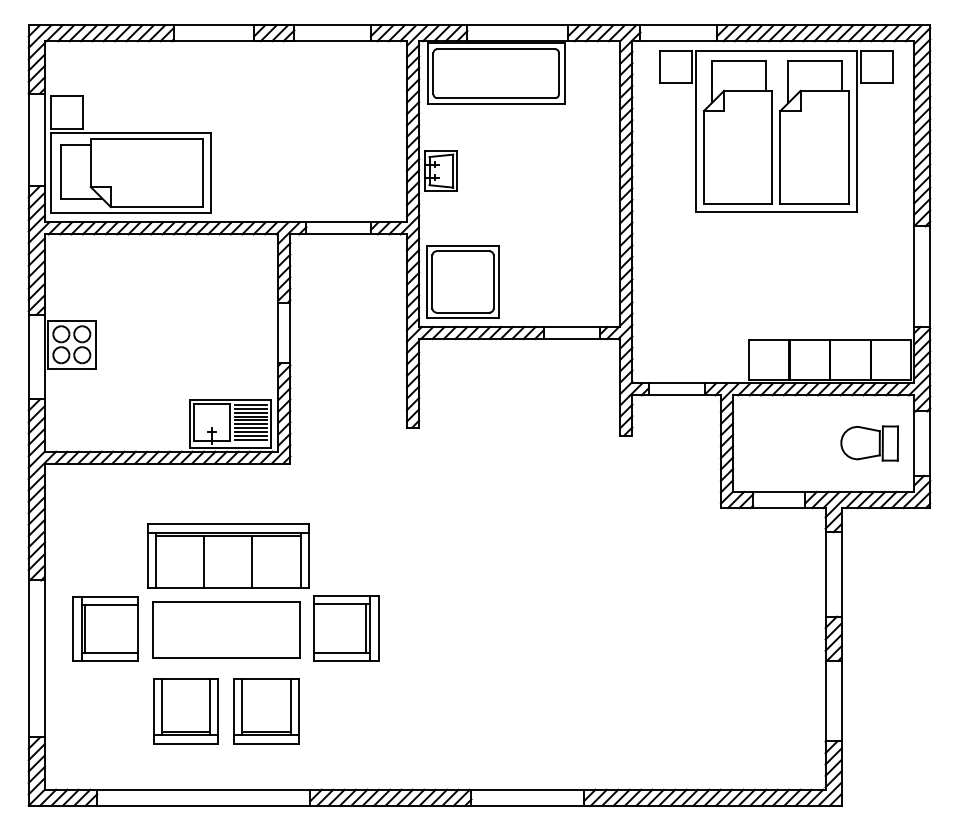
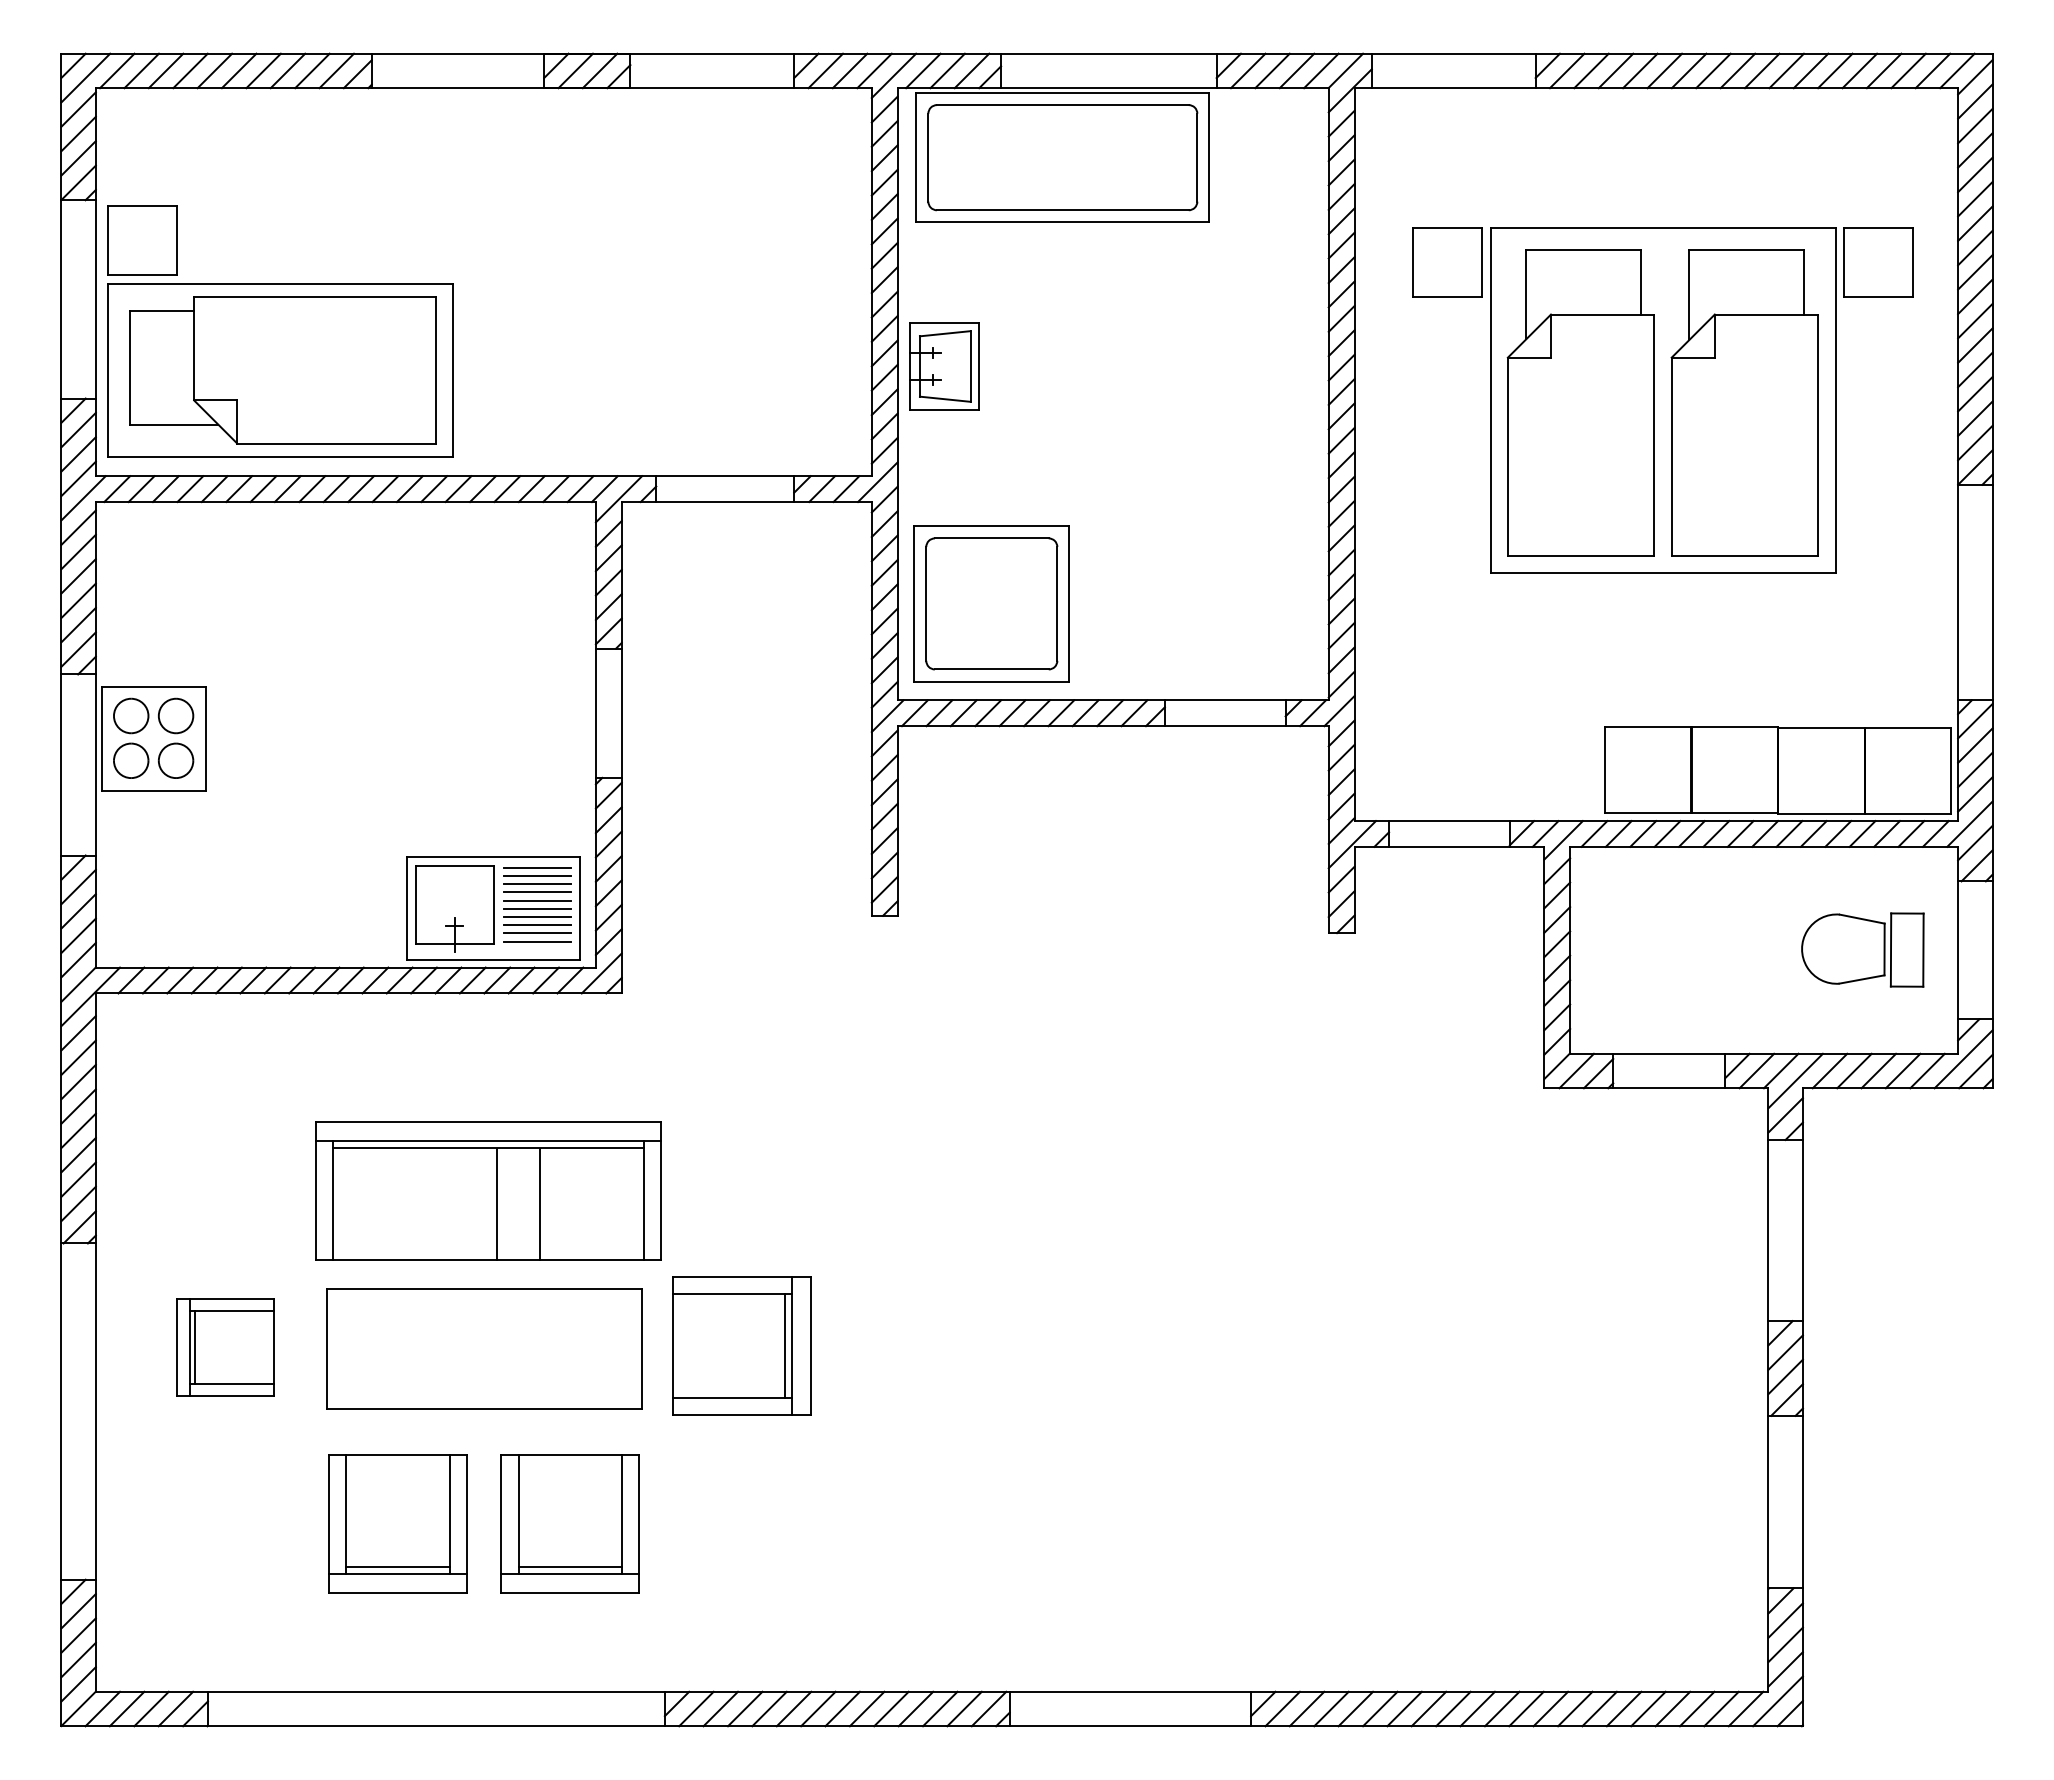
part: (776, 131) -> (1663, 401), moved
line: (203, 561) -> (495, 1202), moved
part: (105, 628) -> (225, 1346), size x0.7

